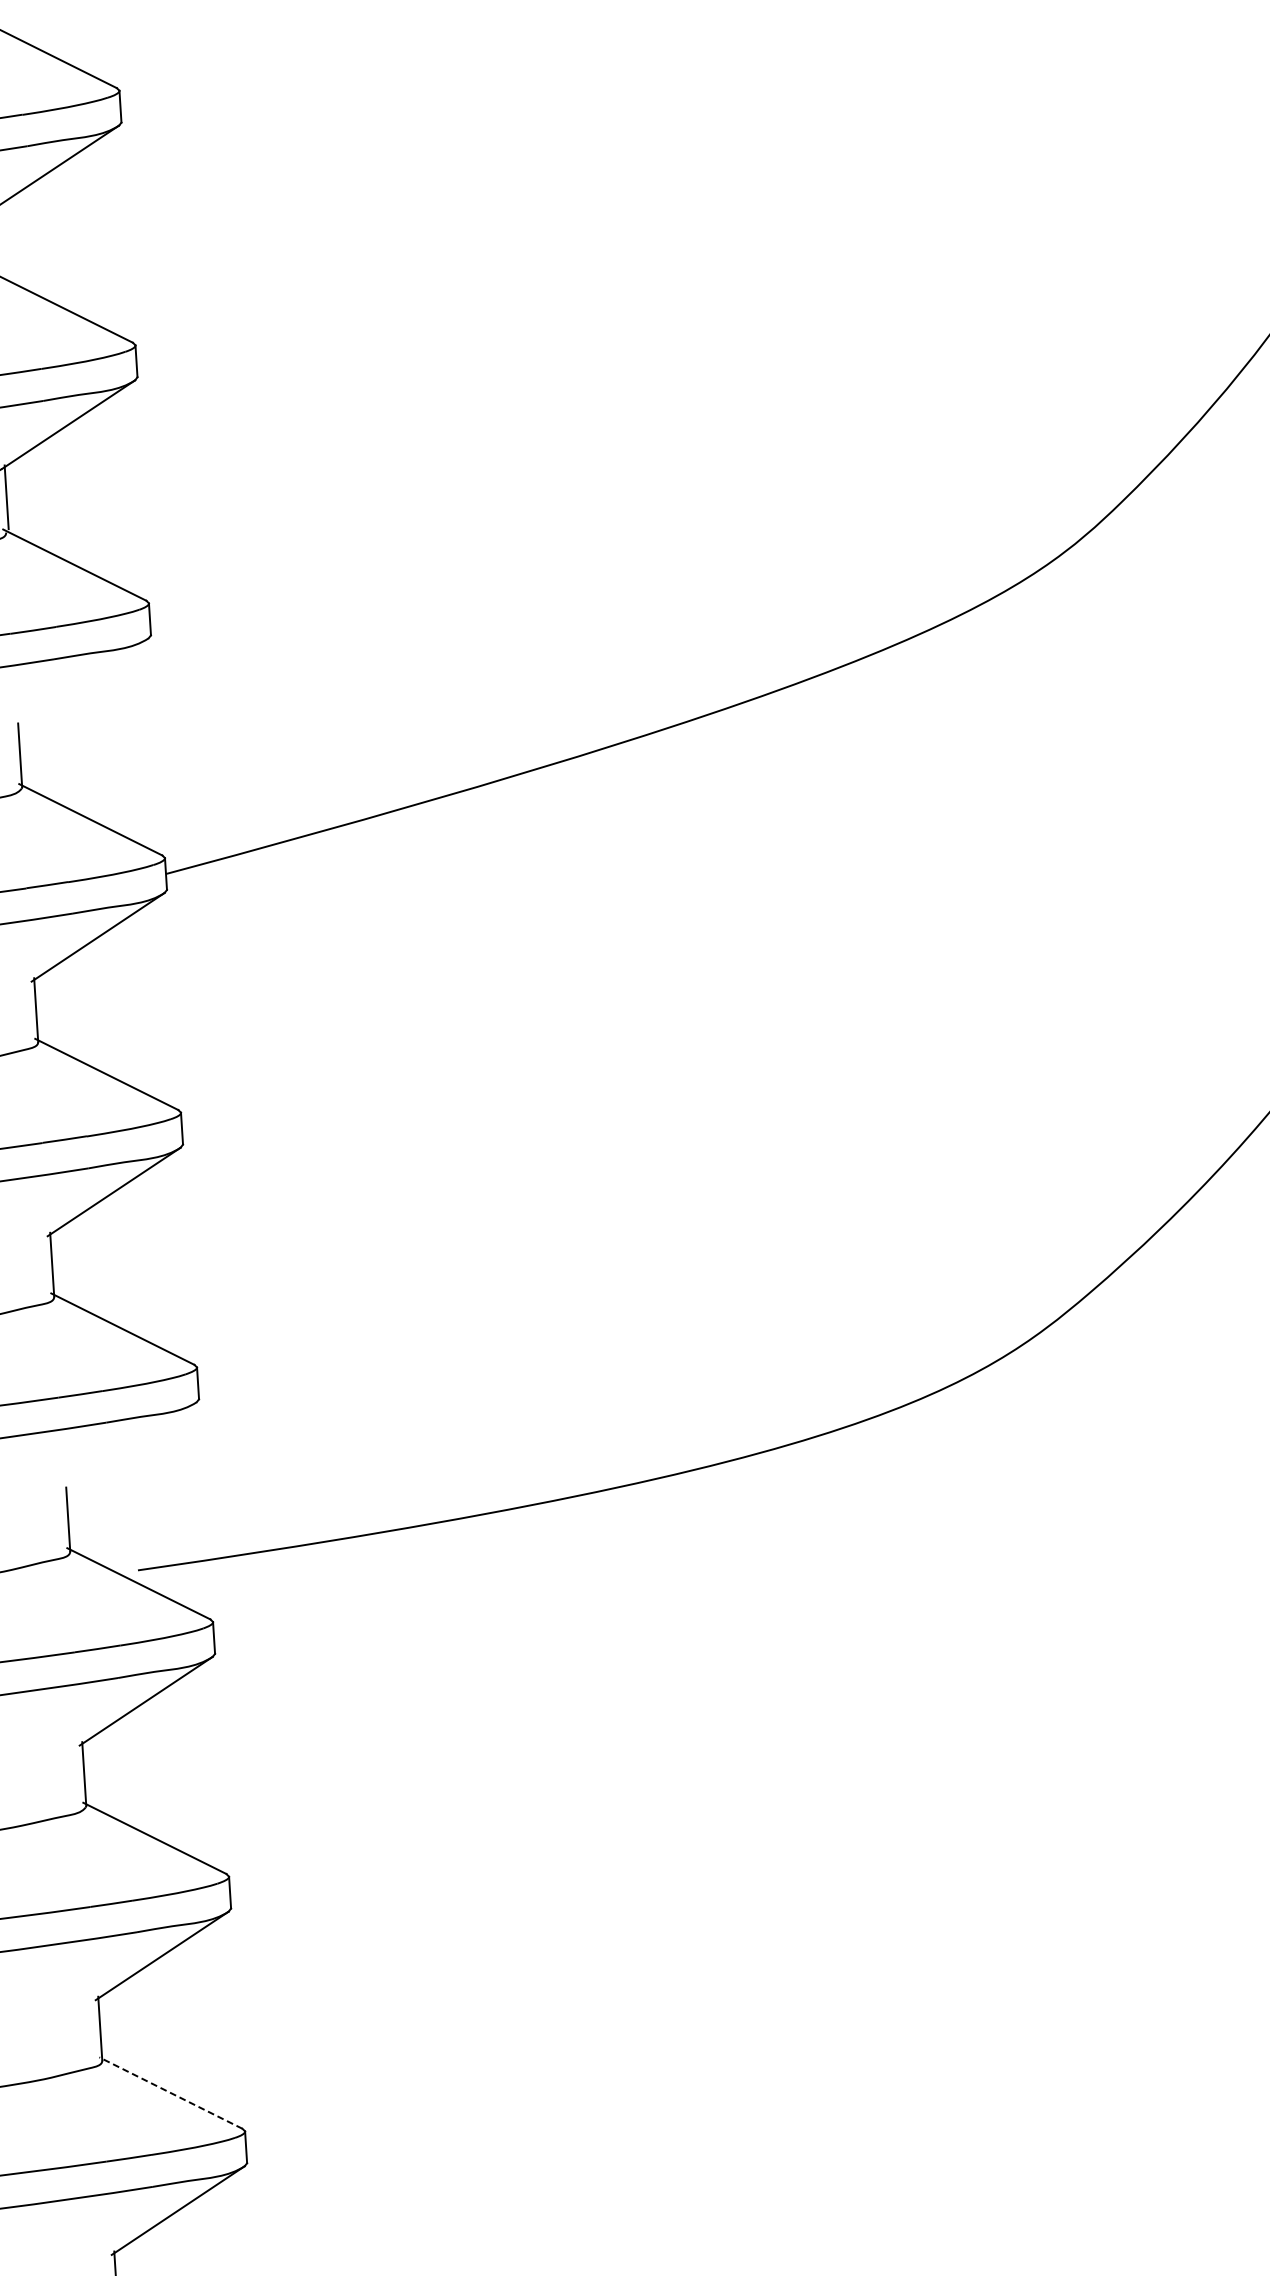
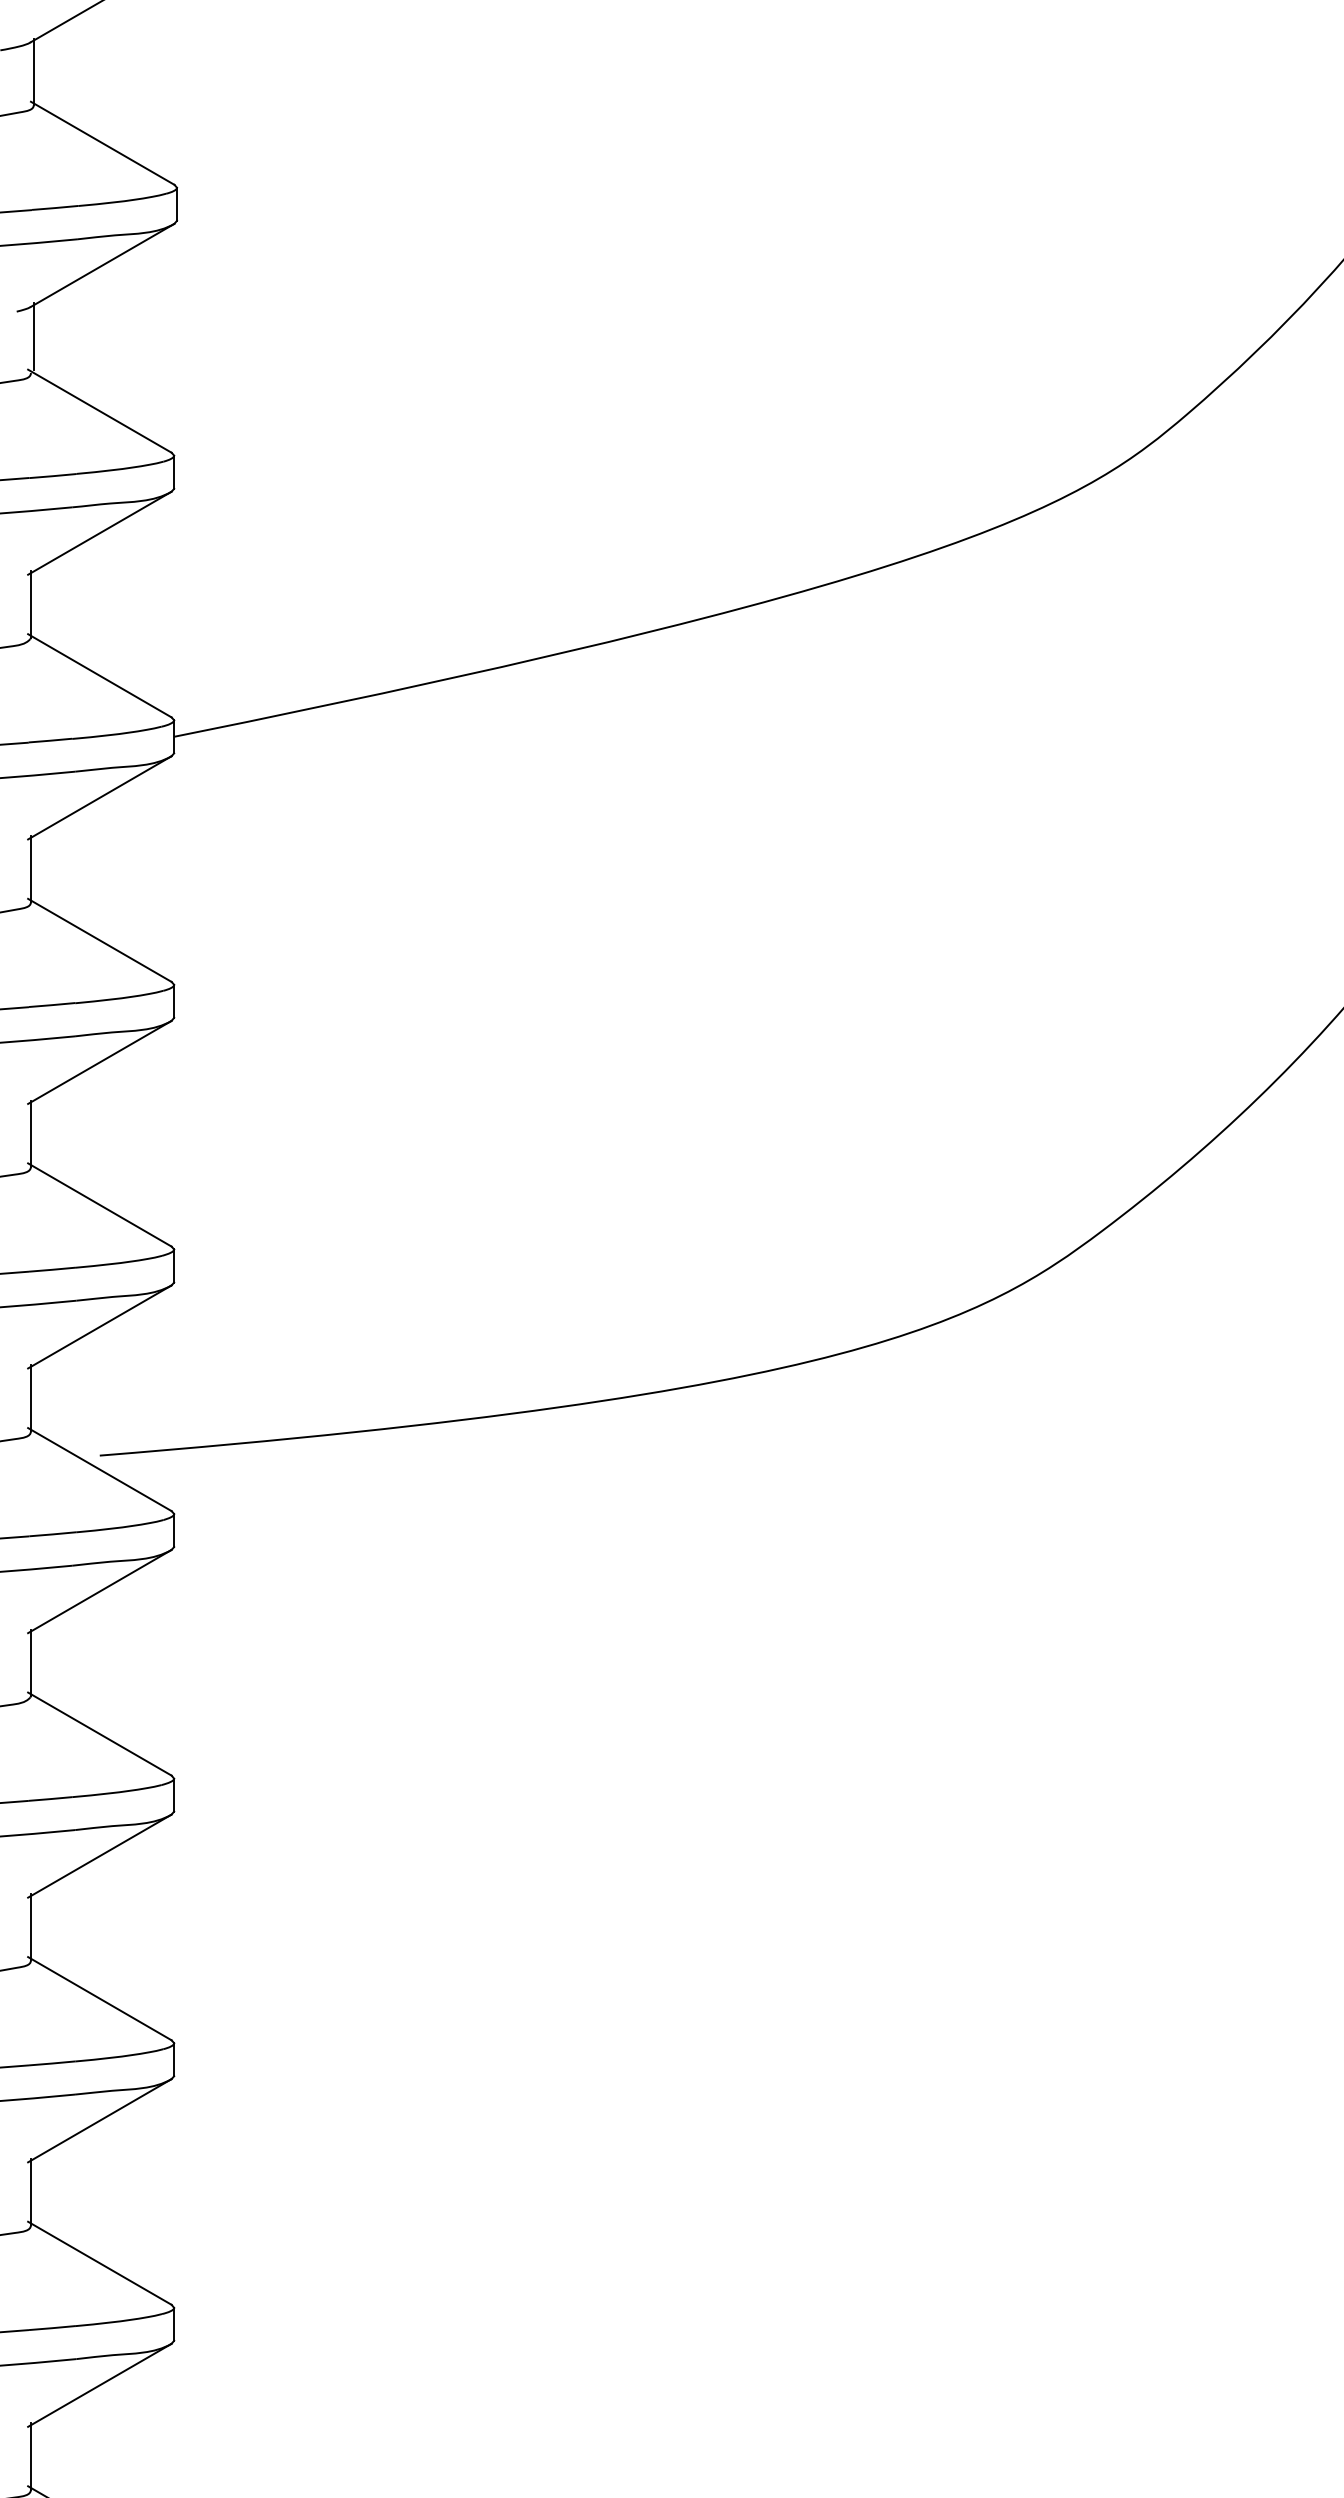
line: (81, 681) -> (99, 532), added
line: (129, 1446) -> (99, 1326), added
line: (170, 2092) -> (99, 1998), dashed -> solid

